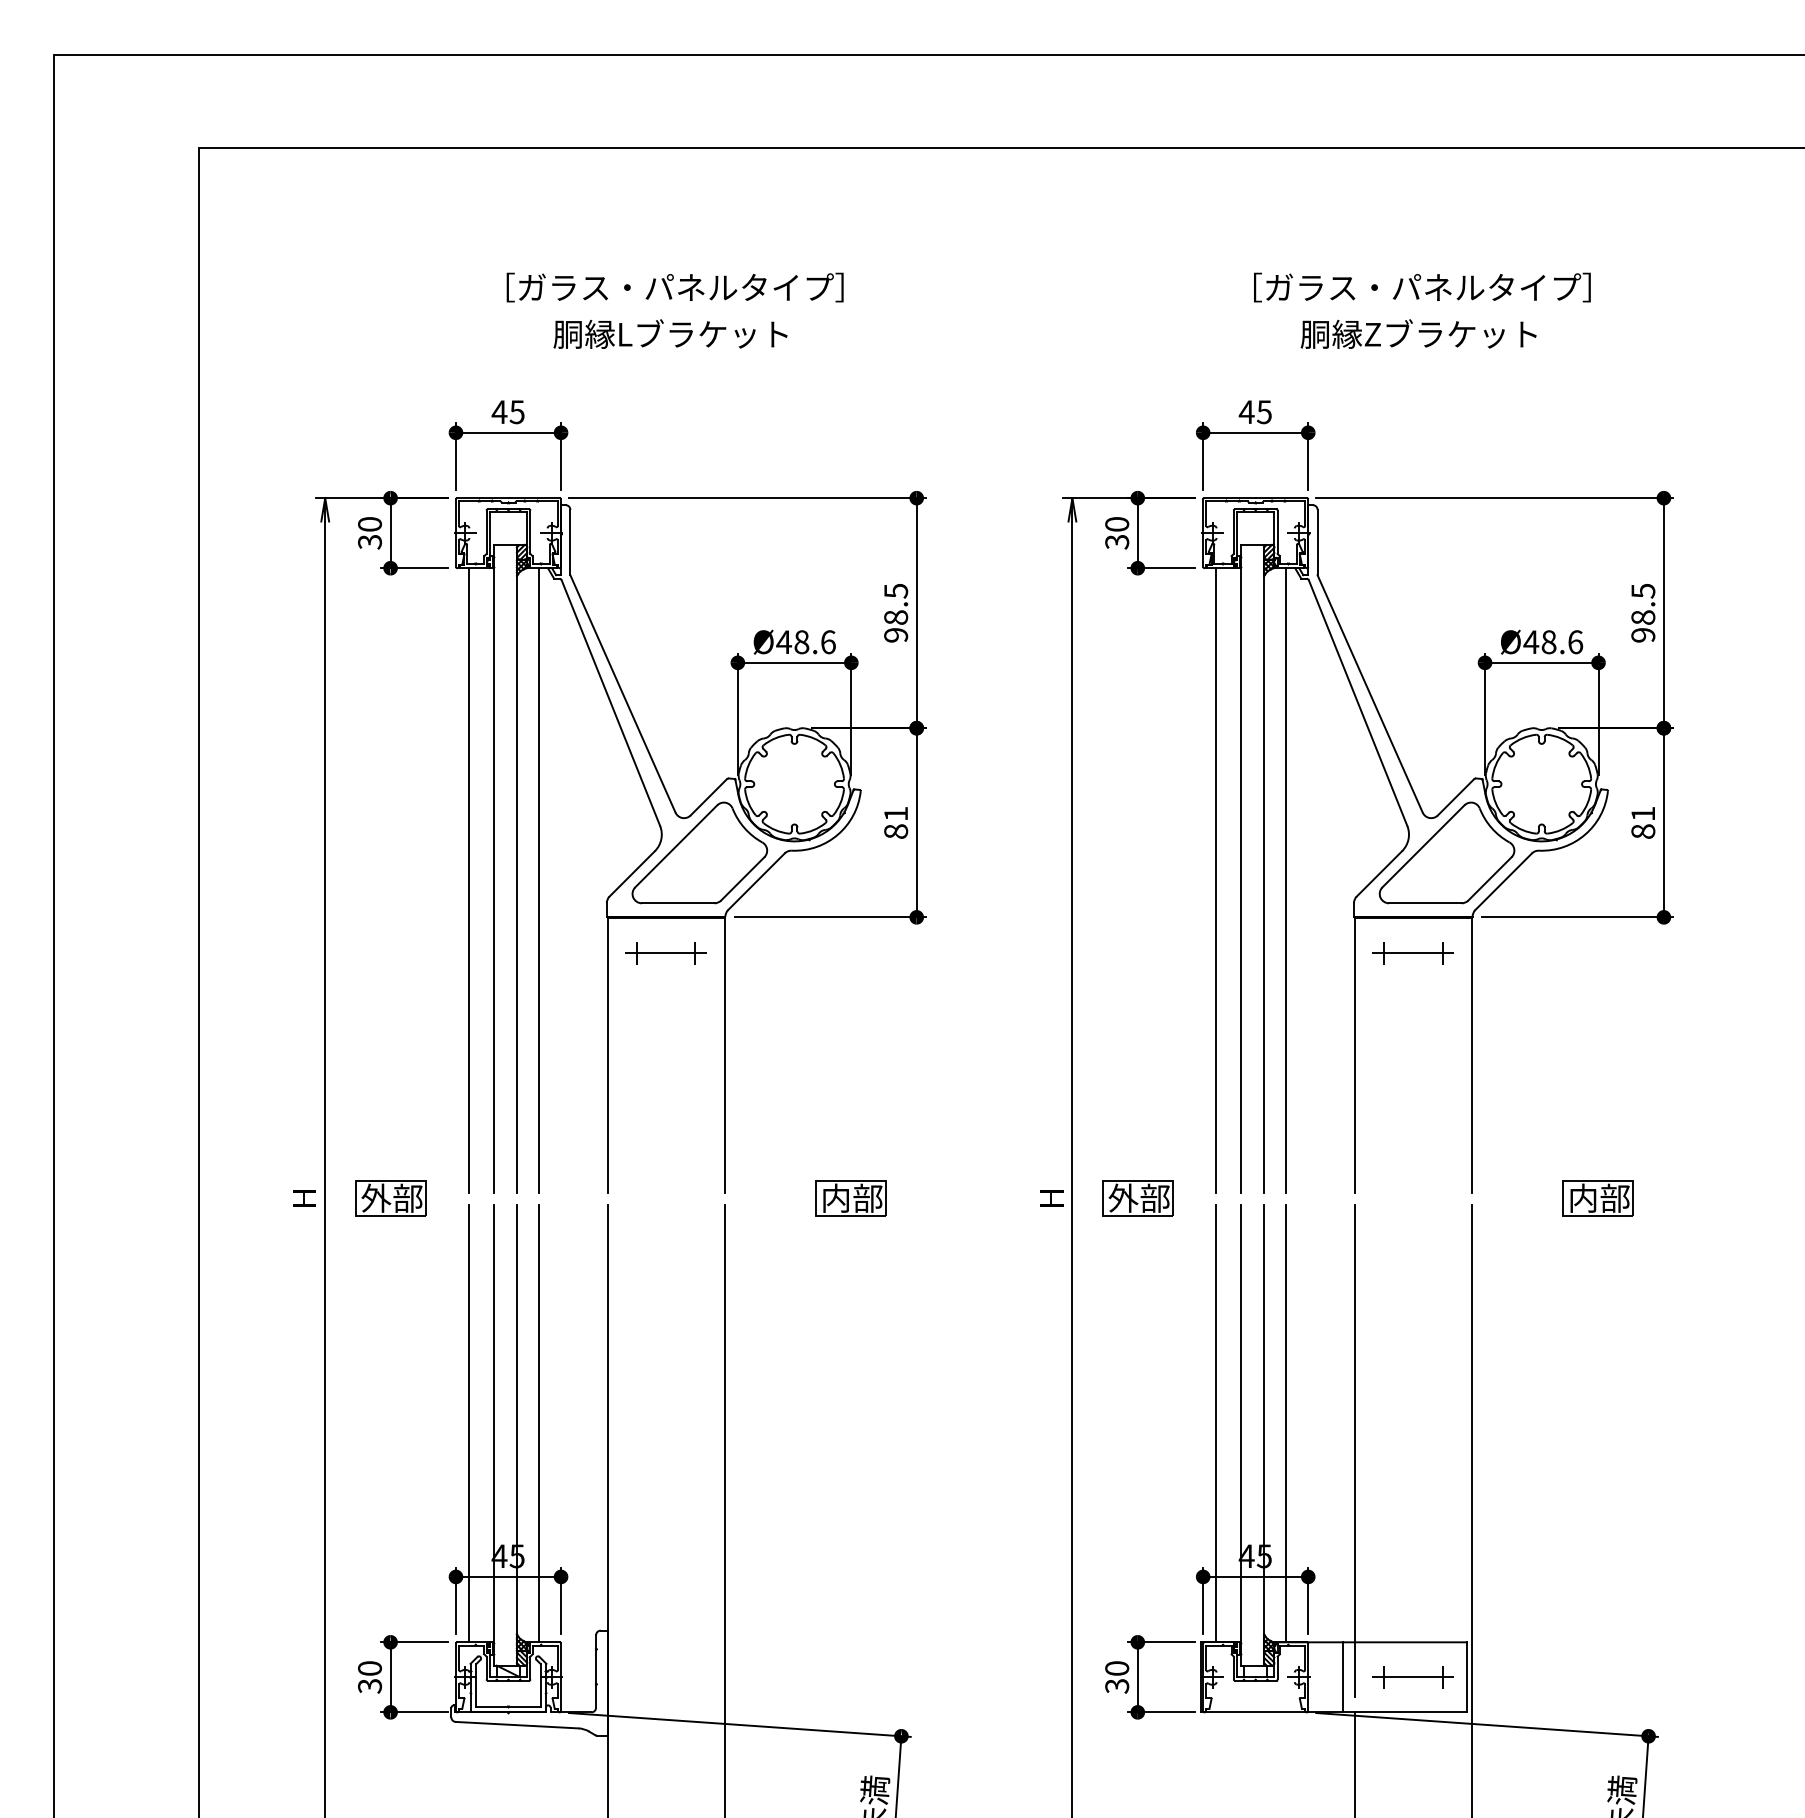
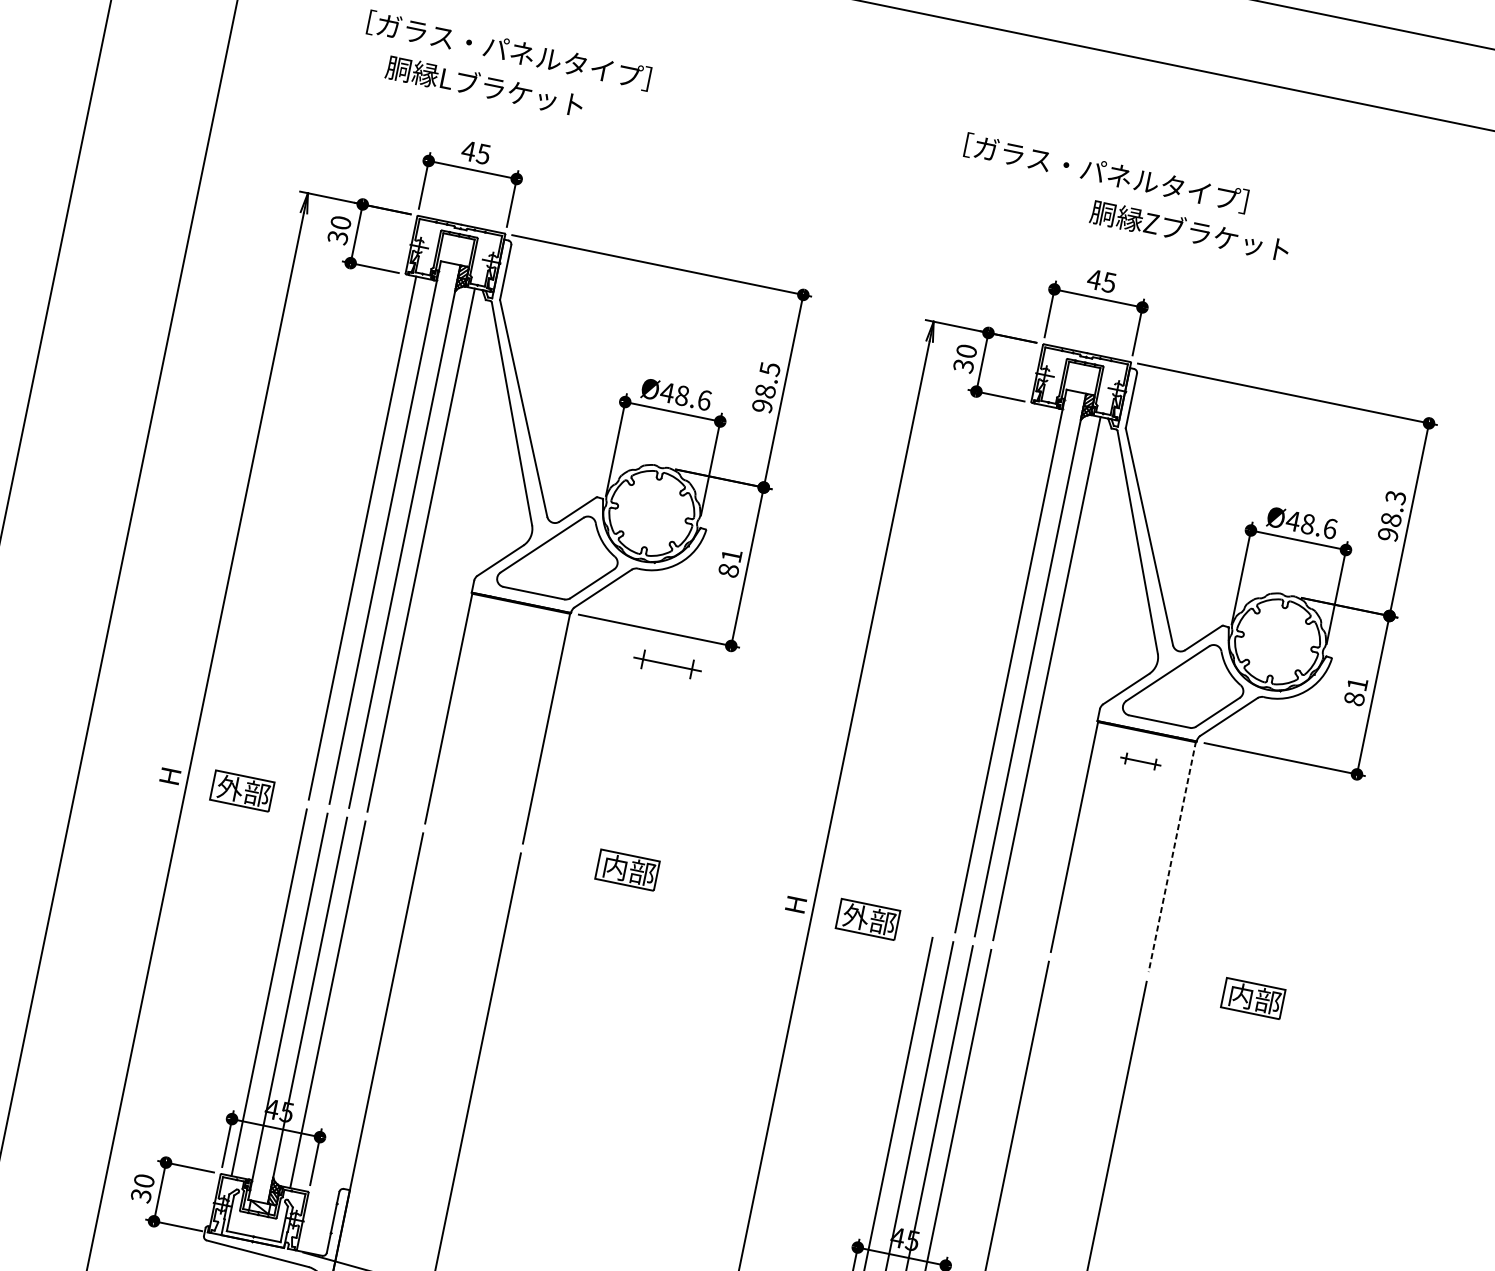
text: (674, 287) -> (508, 50), moved
text: (1422, 287) -> (1106, 173), moved
text: (670, 333) -> (484, 85), moved
text: (1418, 333) -> (1189, 230), moved
text: (1642, 591) -> (1395, 497), 98.5 -> 98.3
line: (1216, 880) -> (988, 666), removed
part: (665, 953) -> (667, 664), moved
part: (1412, 953) -> (1140, 761), size x0.6
line: (1471, 1055) -> (1172, 857), solid -> dashed

